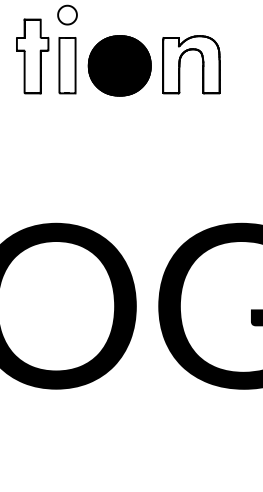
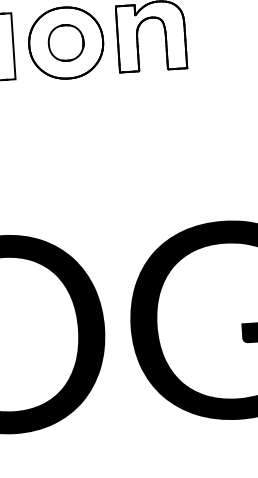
fill: (119, 65) -> (65, 42), removed

